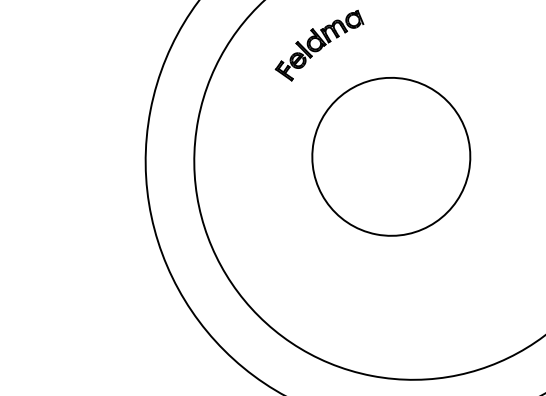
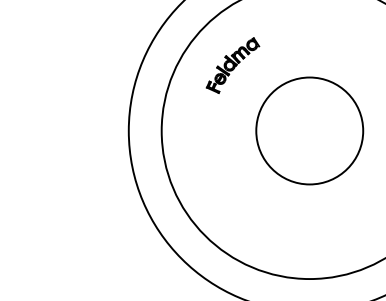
circle: (391, 156) -> (309, 130), moved

